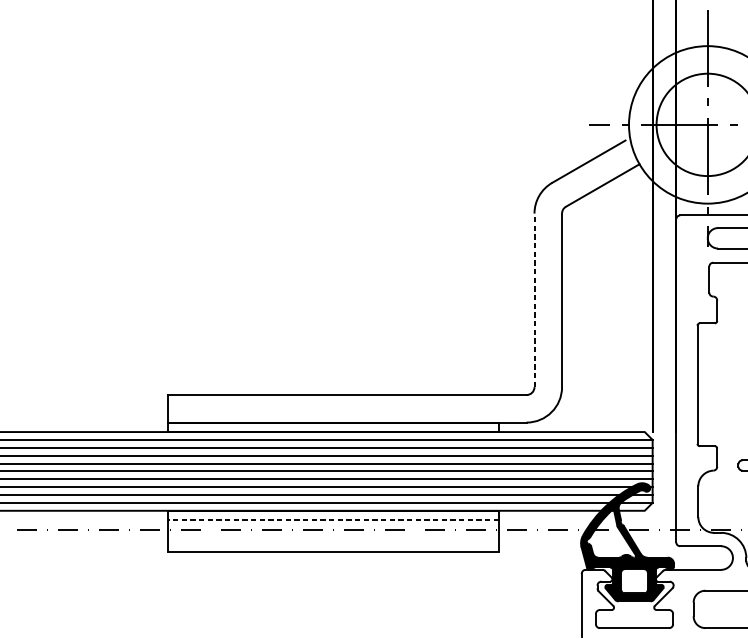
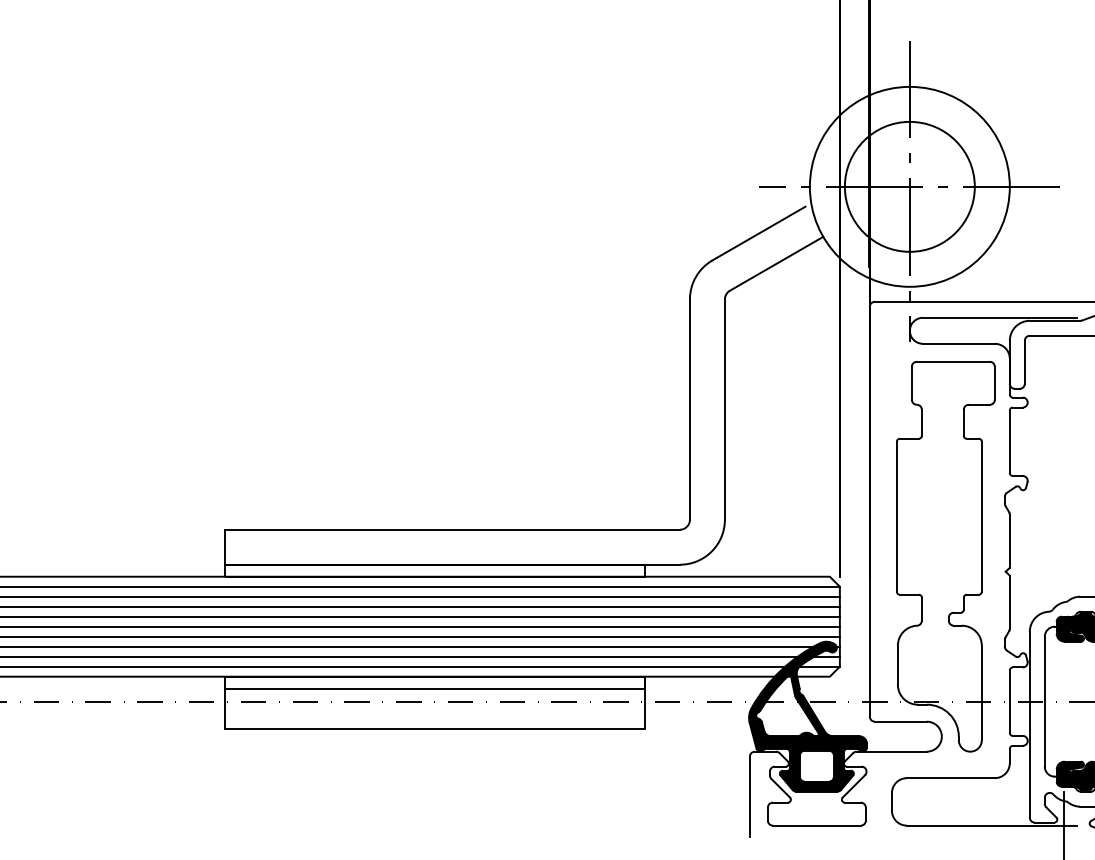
line: (534, 300) -> (689, 409), dashed -> solid
line: (334, 520) -> (435, 688), dashed -> solid

